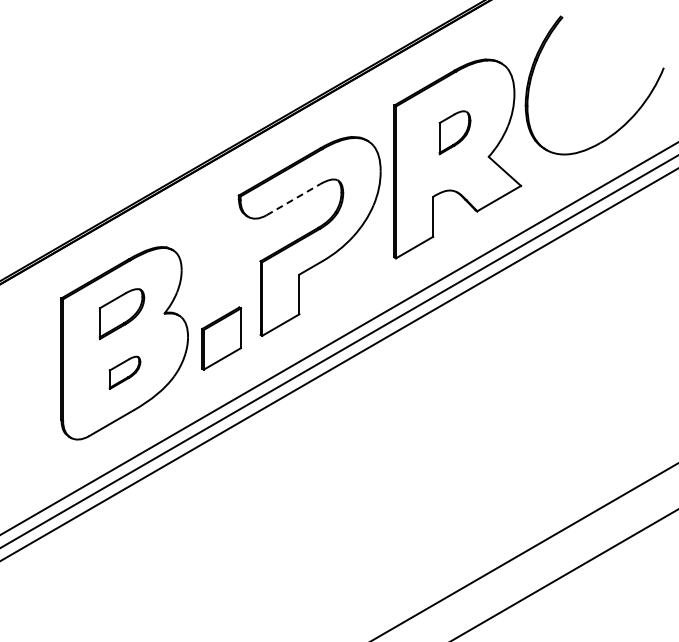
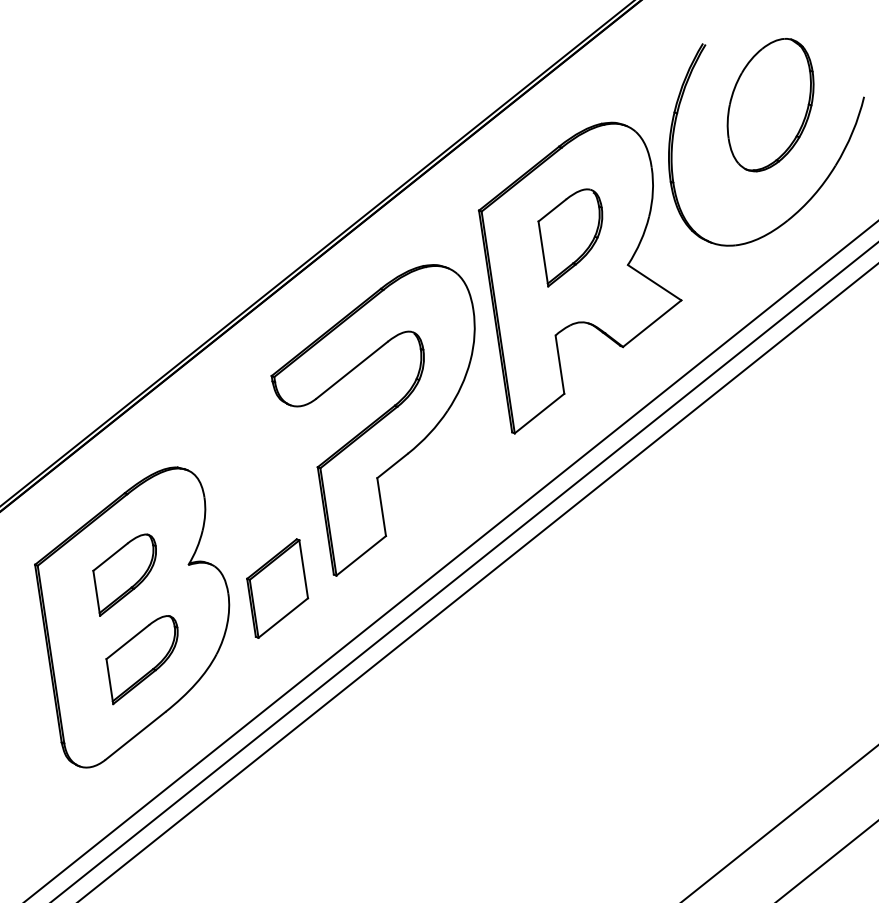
part: (600, 63) -> (770, 104), added
part: (454, 132) -> (572, 236), size x1.43
line: (293, 199) -> (352, 369), dashed -> solid
part: (124, 372) -> (143, 659), size x1.67

